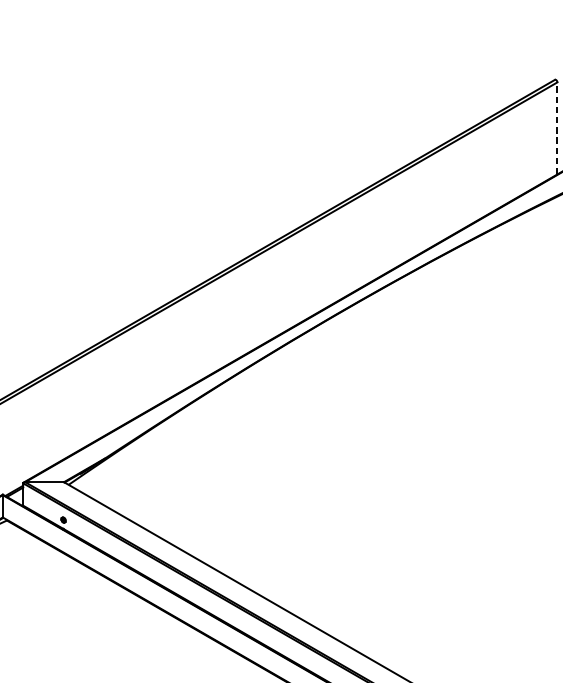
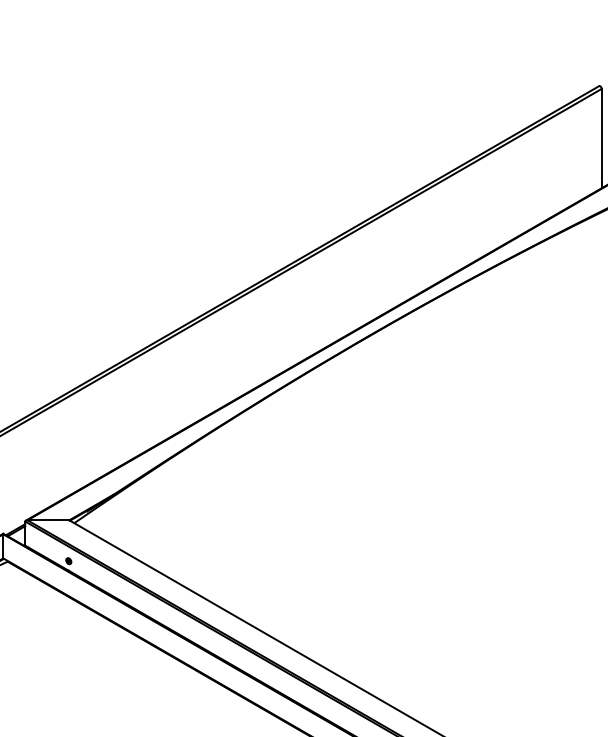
line: (557, 128) -> (601, 138), dashed -> solid

